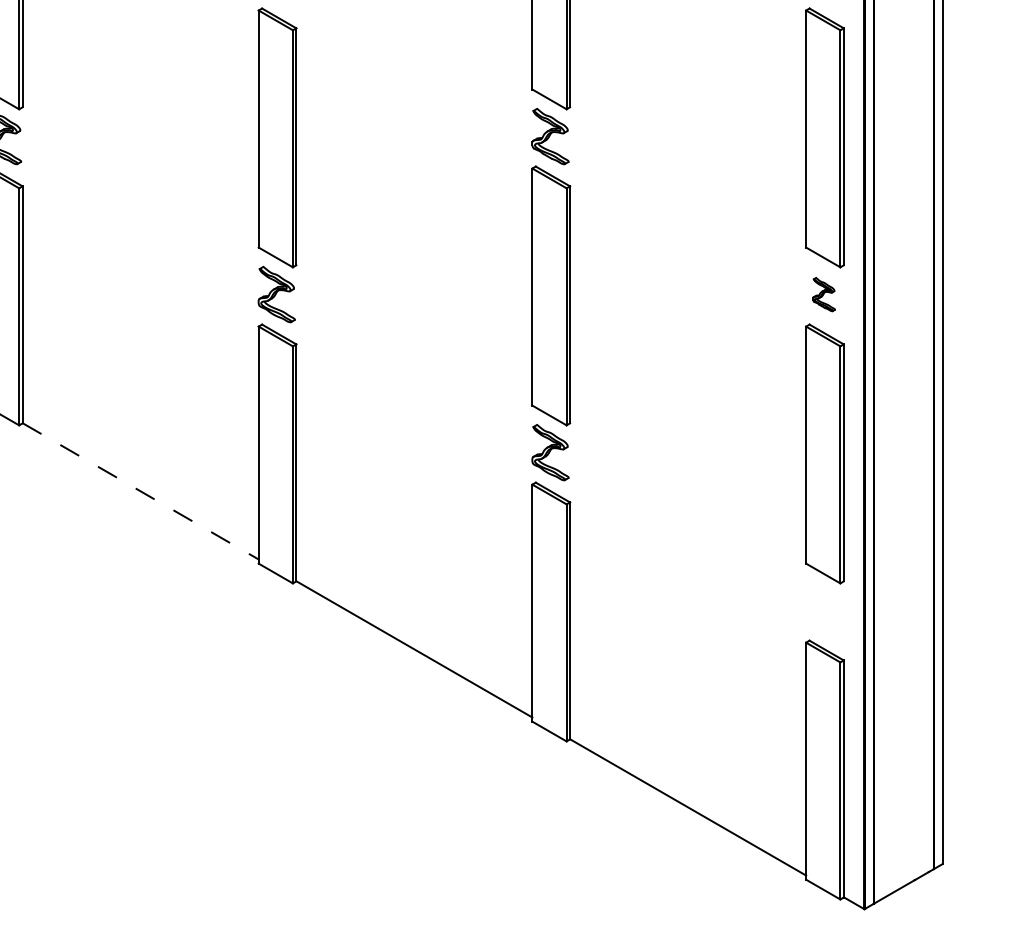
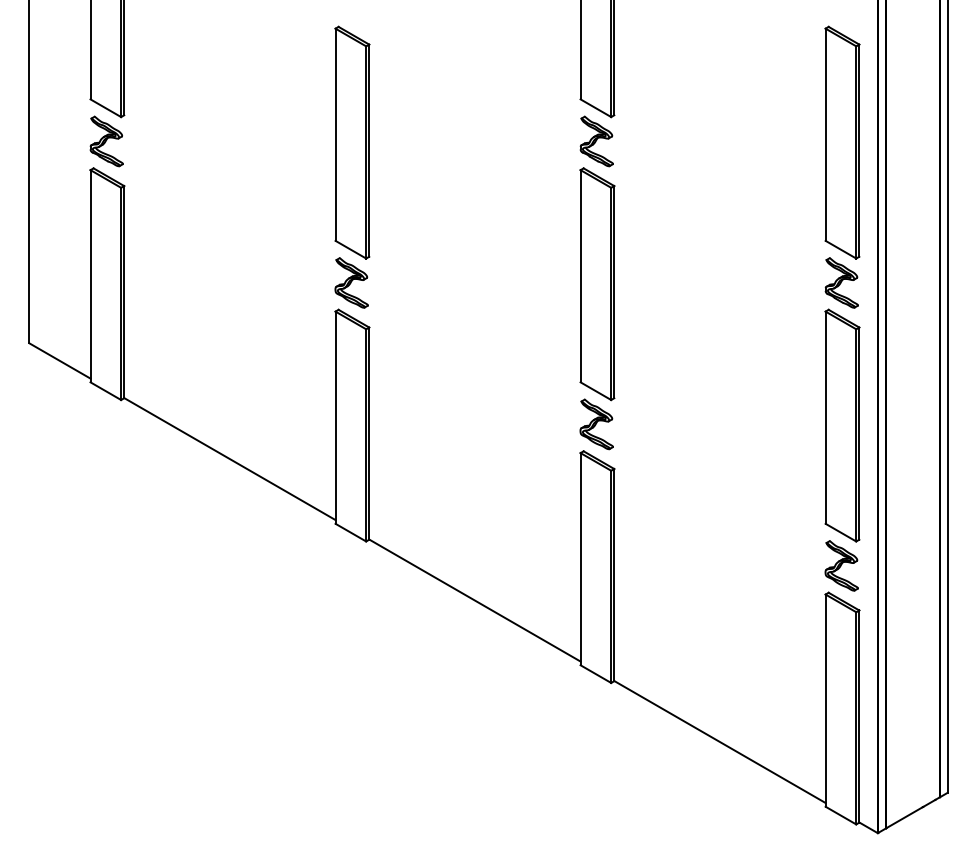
part: (823, 294) -> (841, 282), size x1.67
line: (141, 491) -> (230, 459), dashed -> solid
part: (823, 610) -> (841, 565), added

